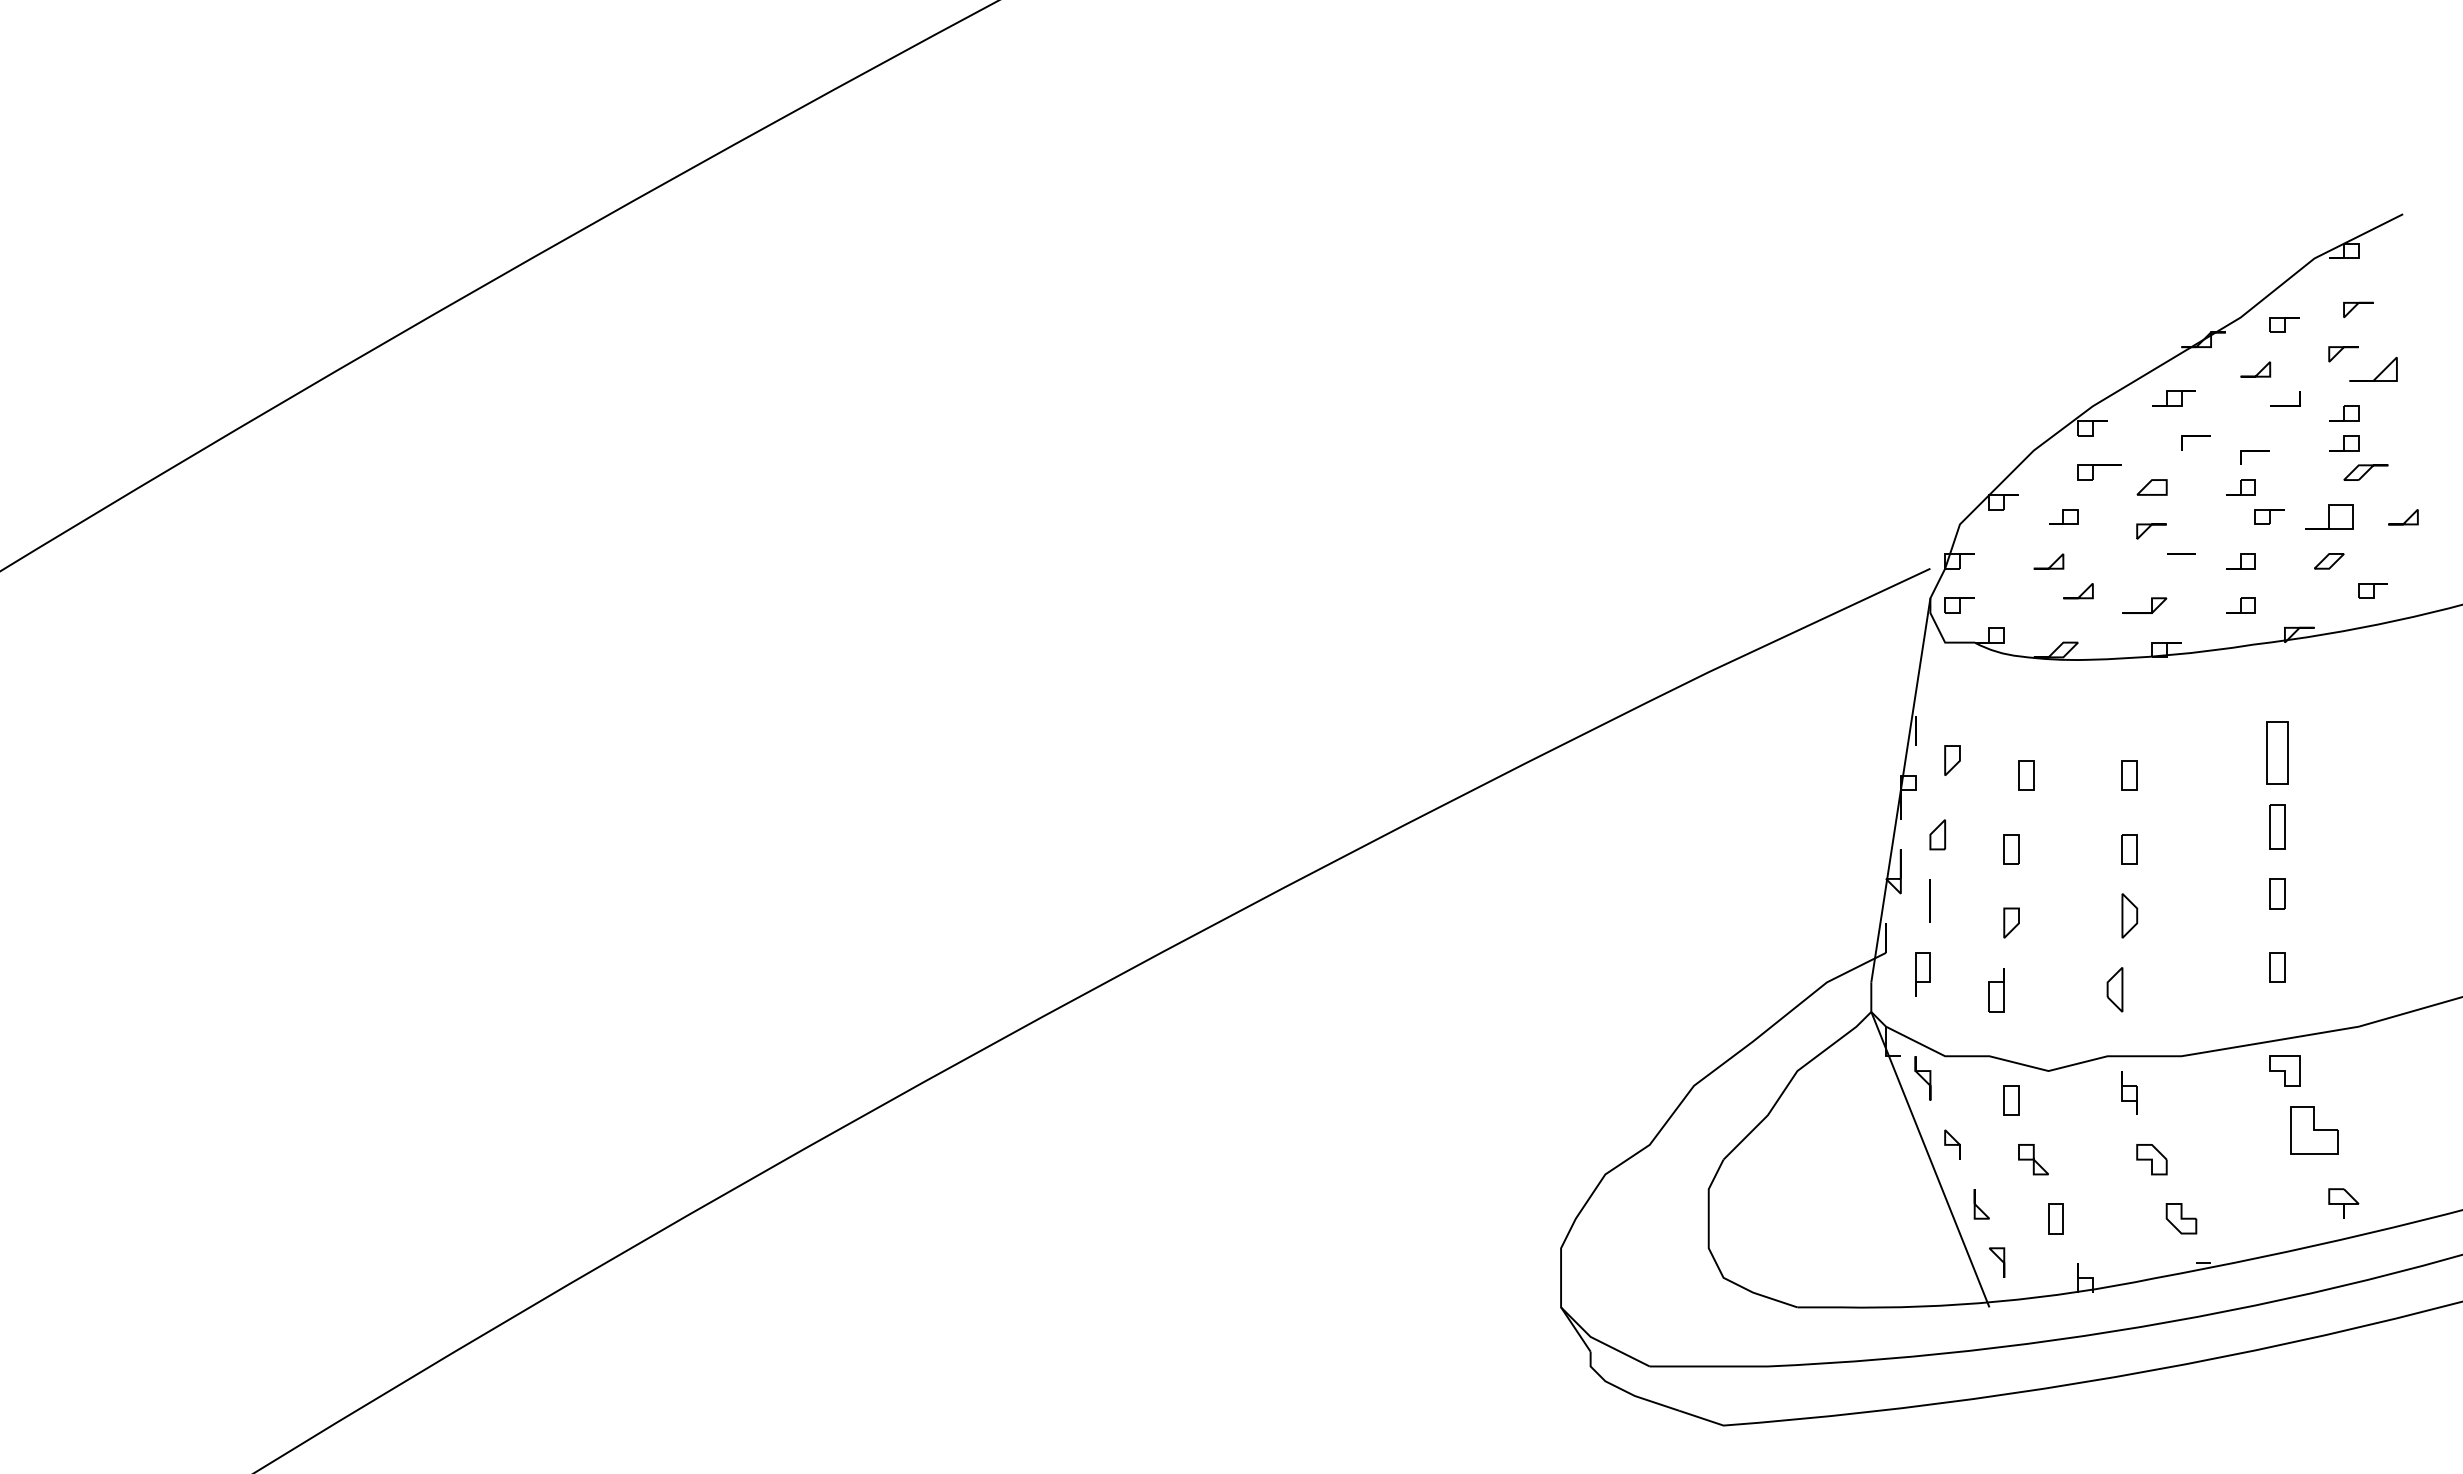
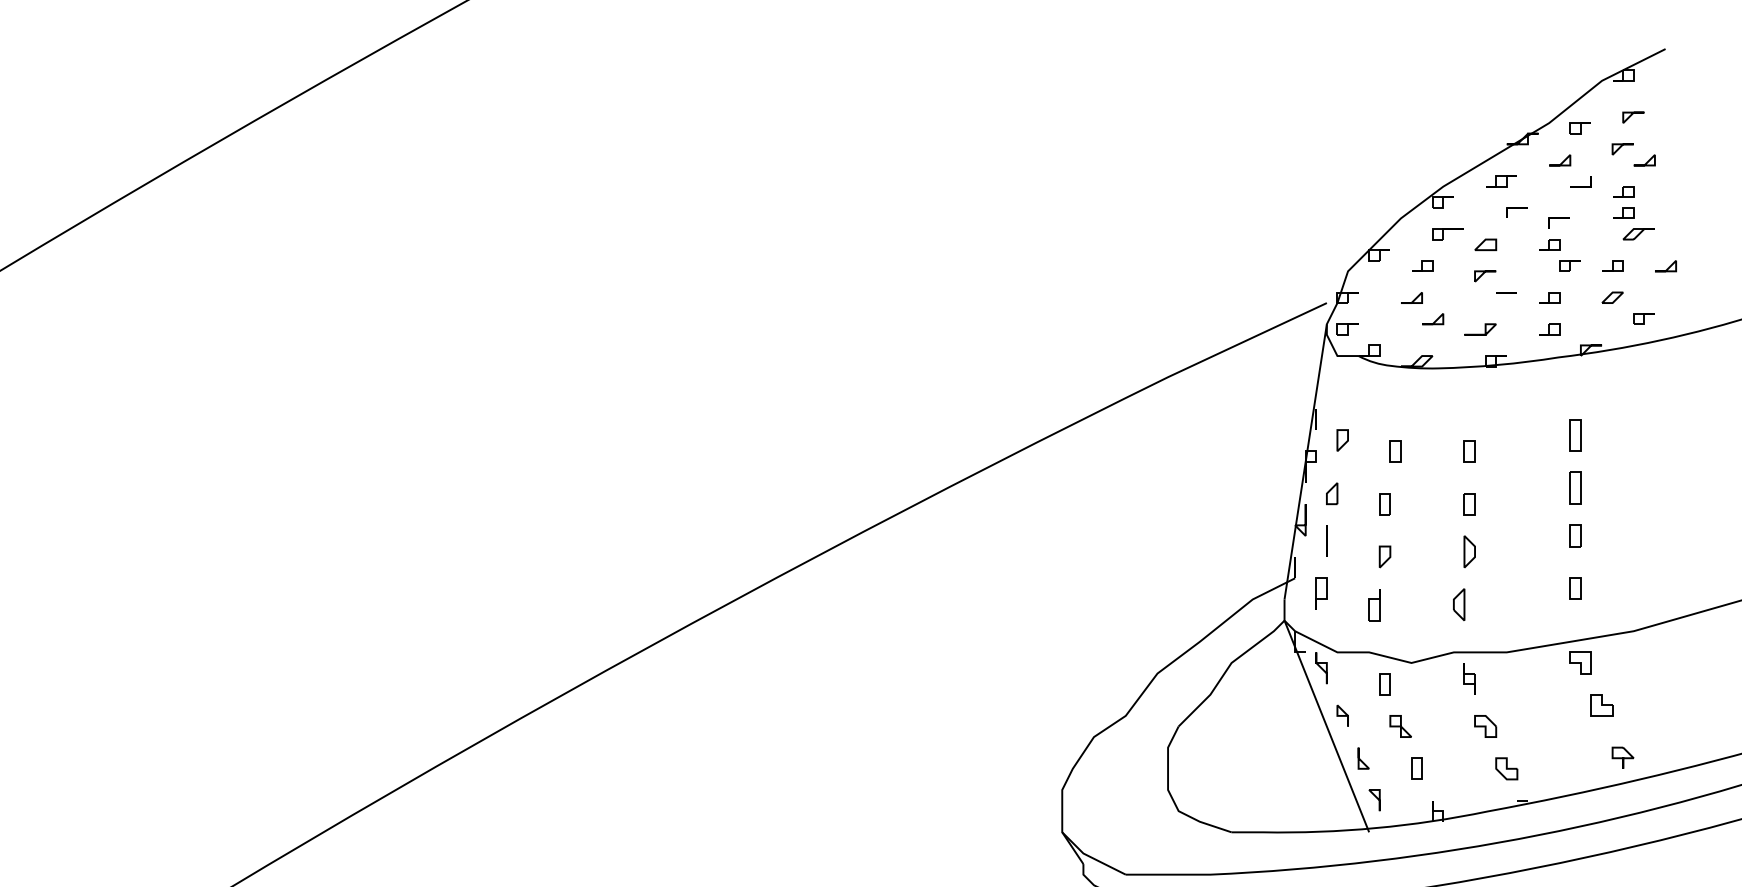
part: (2373, 369) -> (1644, 160), size x0.62
part: (2329, 516) -> (1612, 265), size x0.62
part: (2277, 753) -> (1575, 435), size x0.71
part: (2314, 1129) -> (1602, 704), size x0.62

